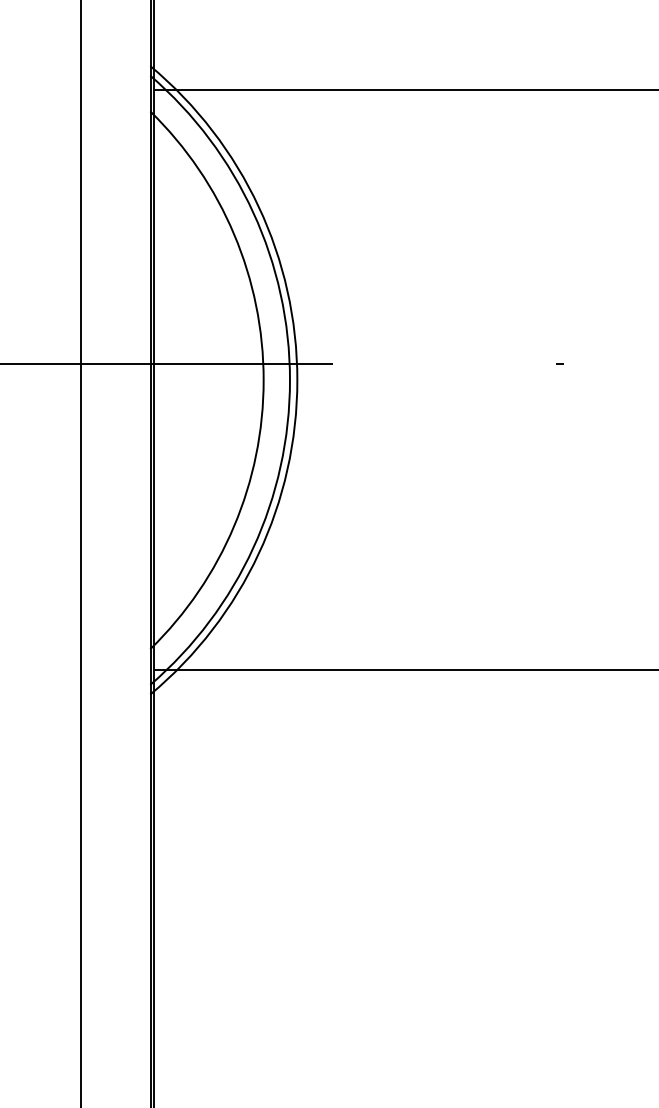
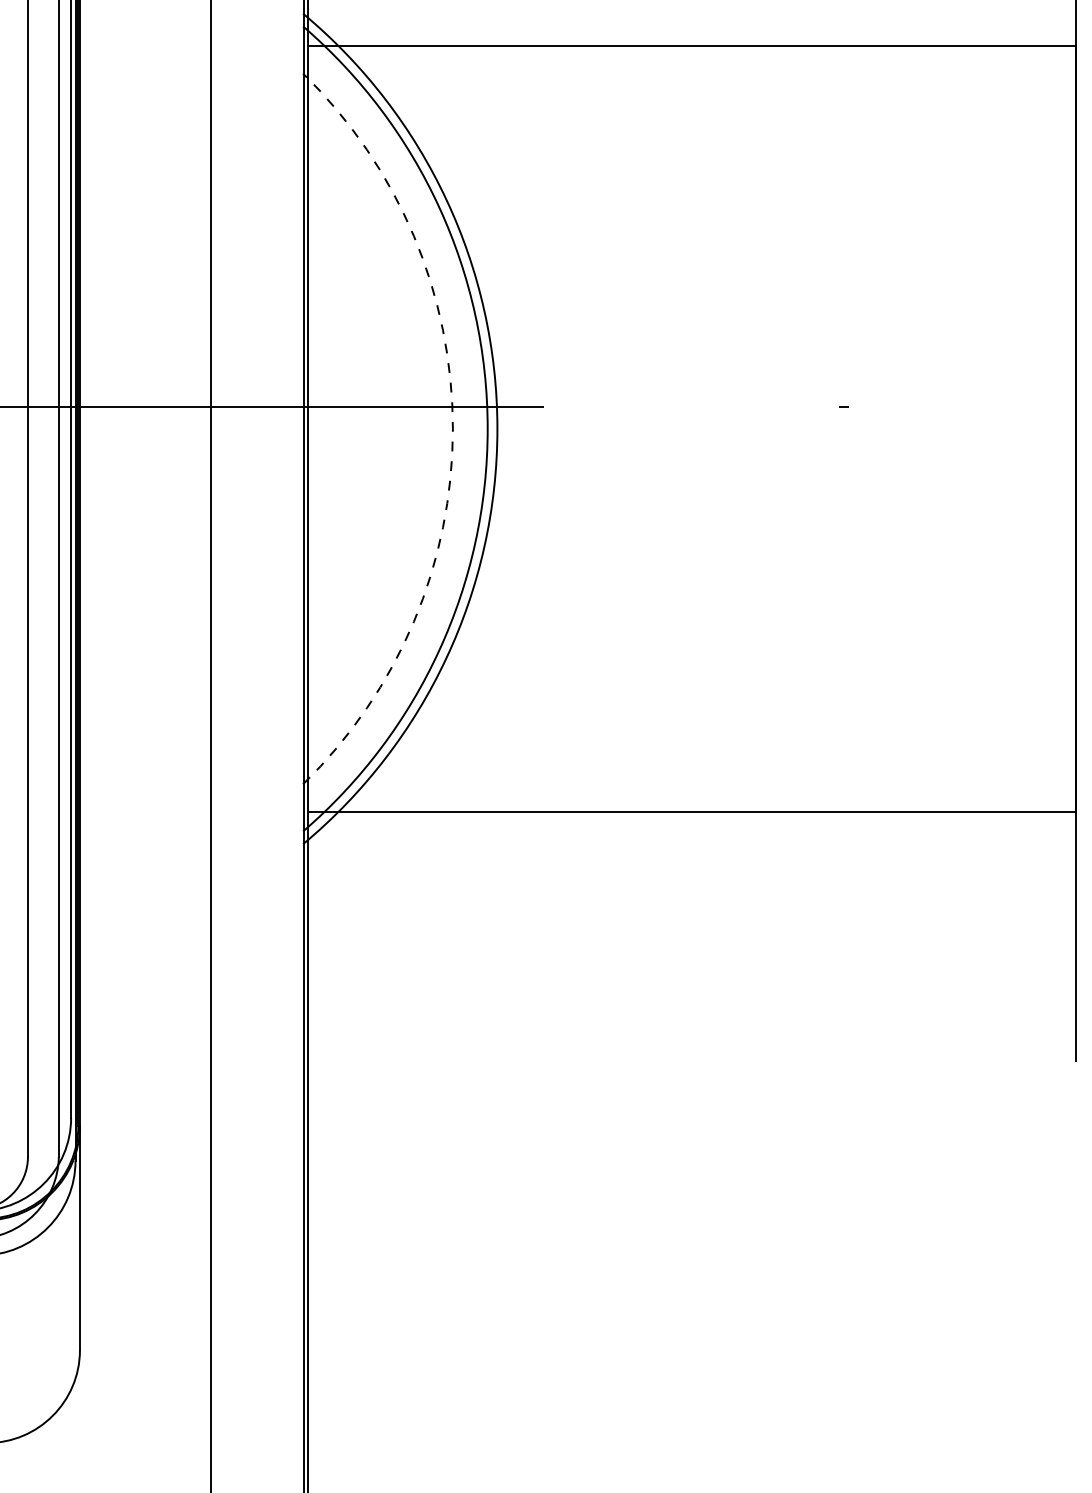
arc: (263, 379) -> (452, 428), solid -> dashed

